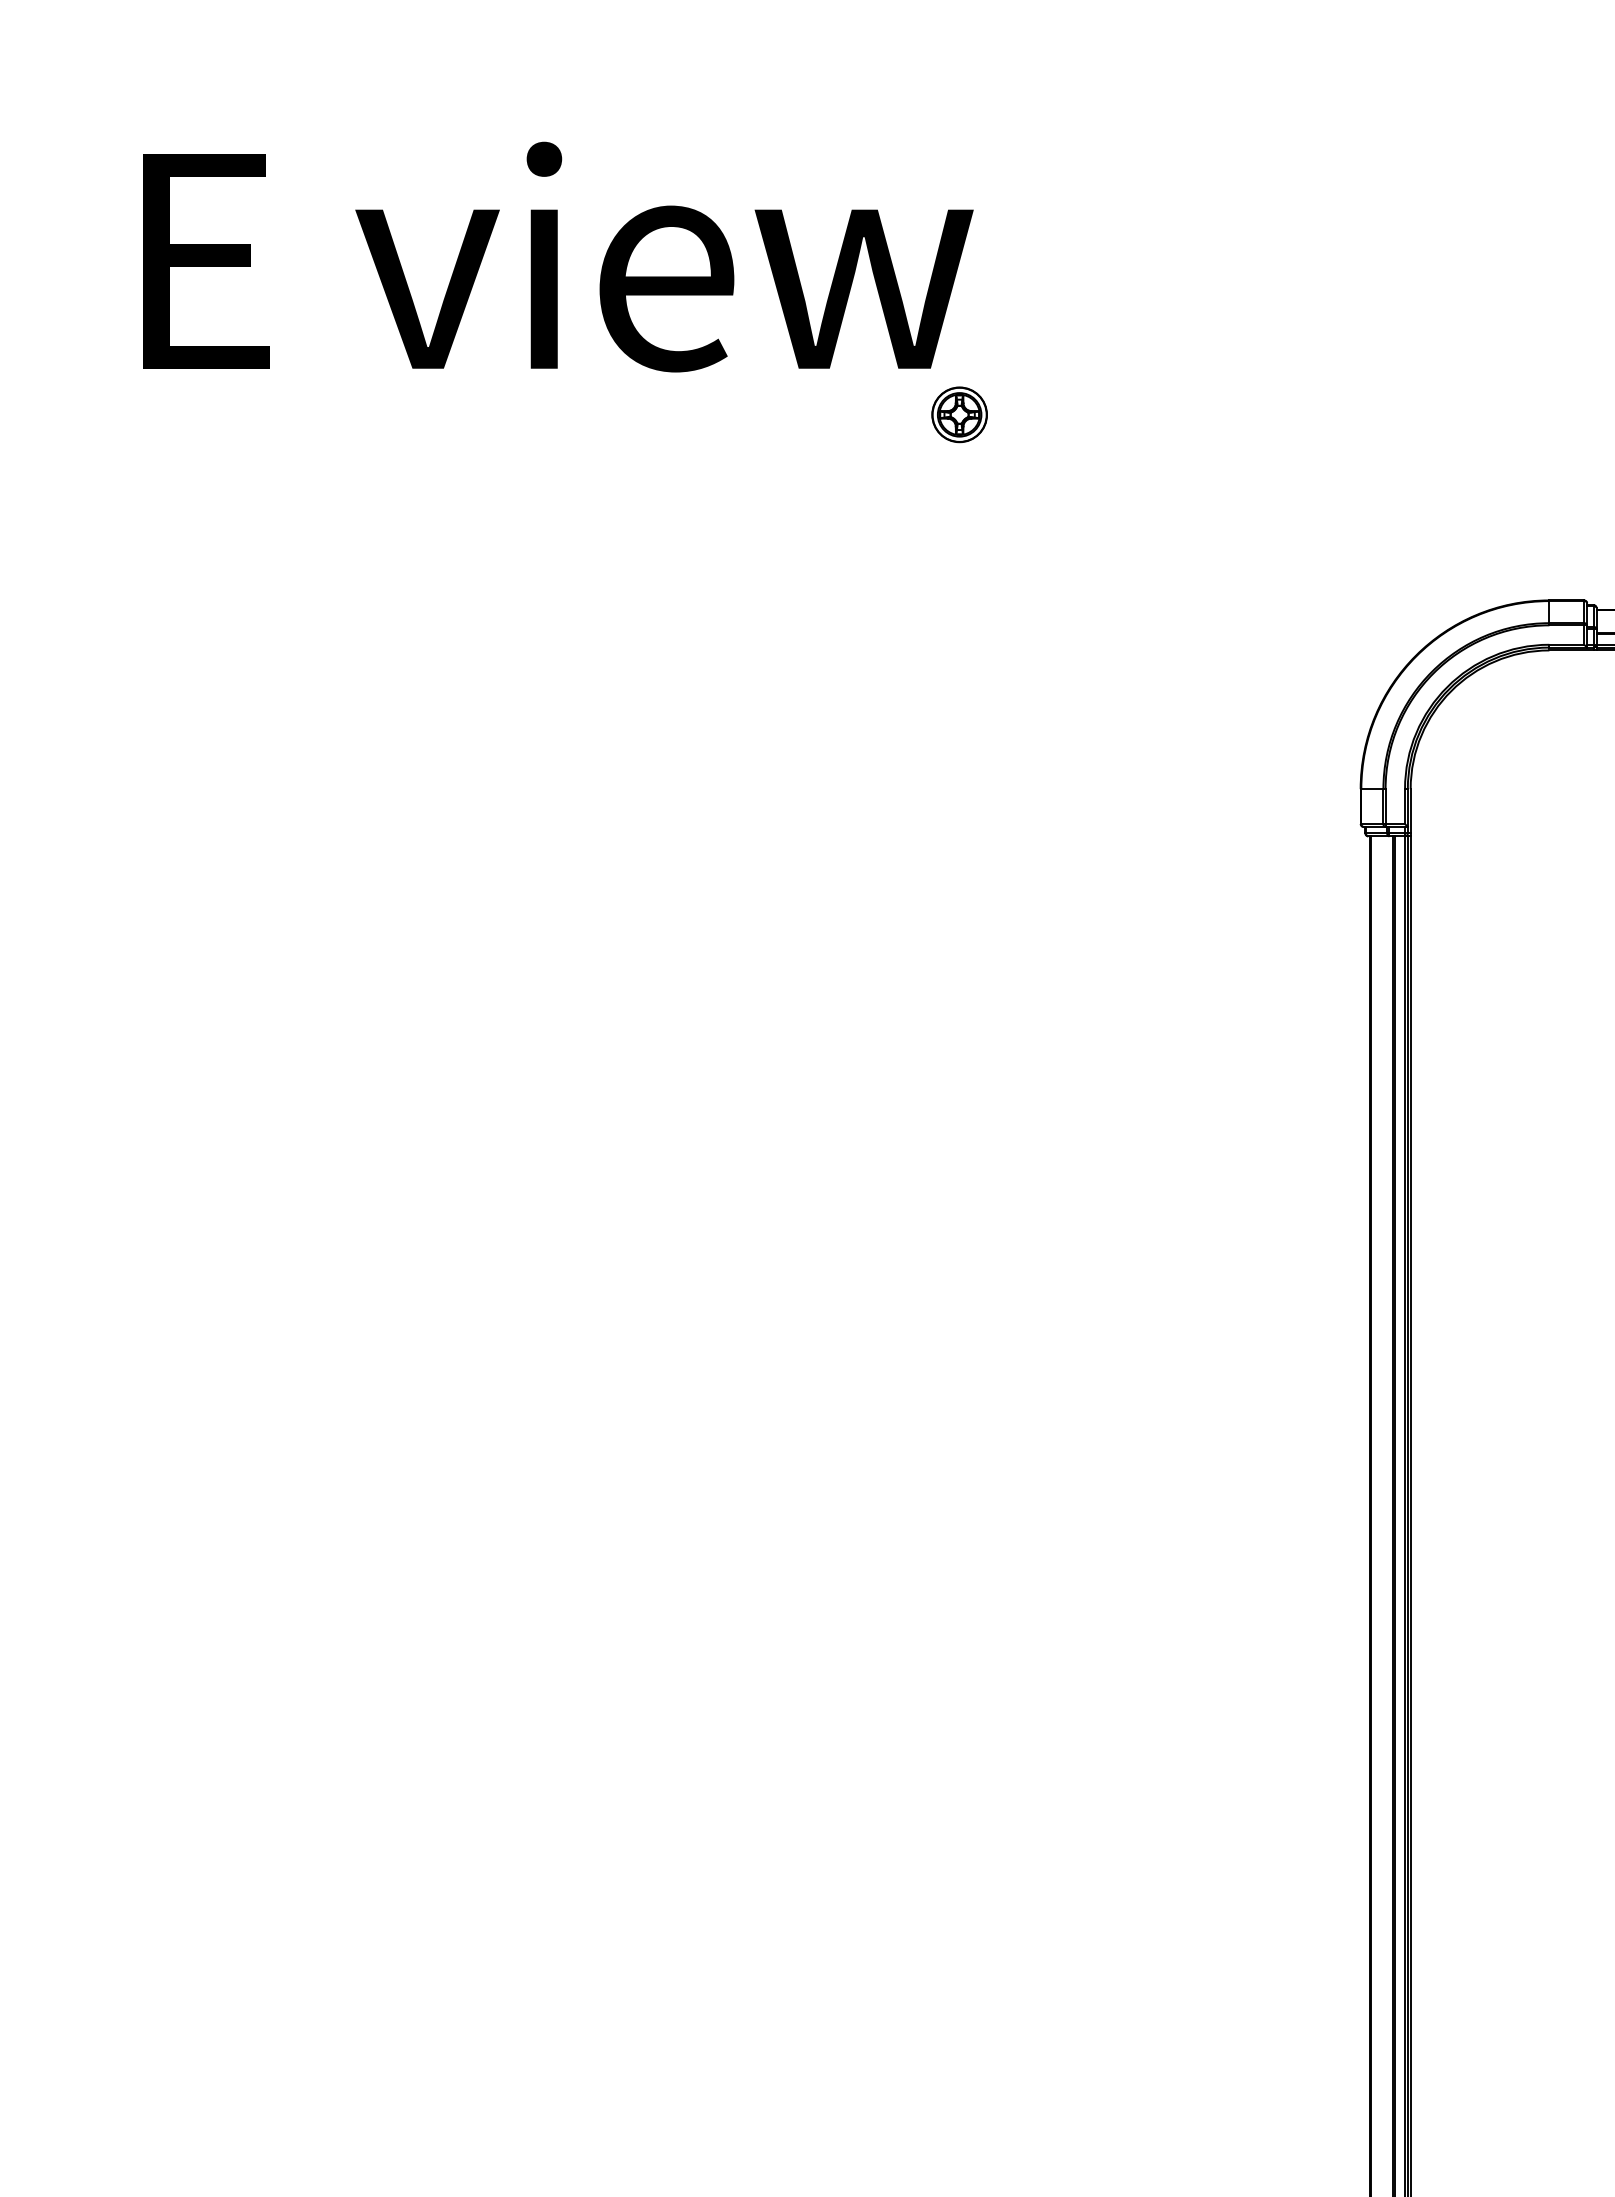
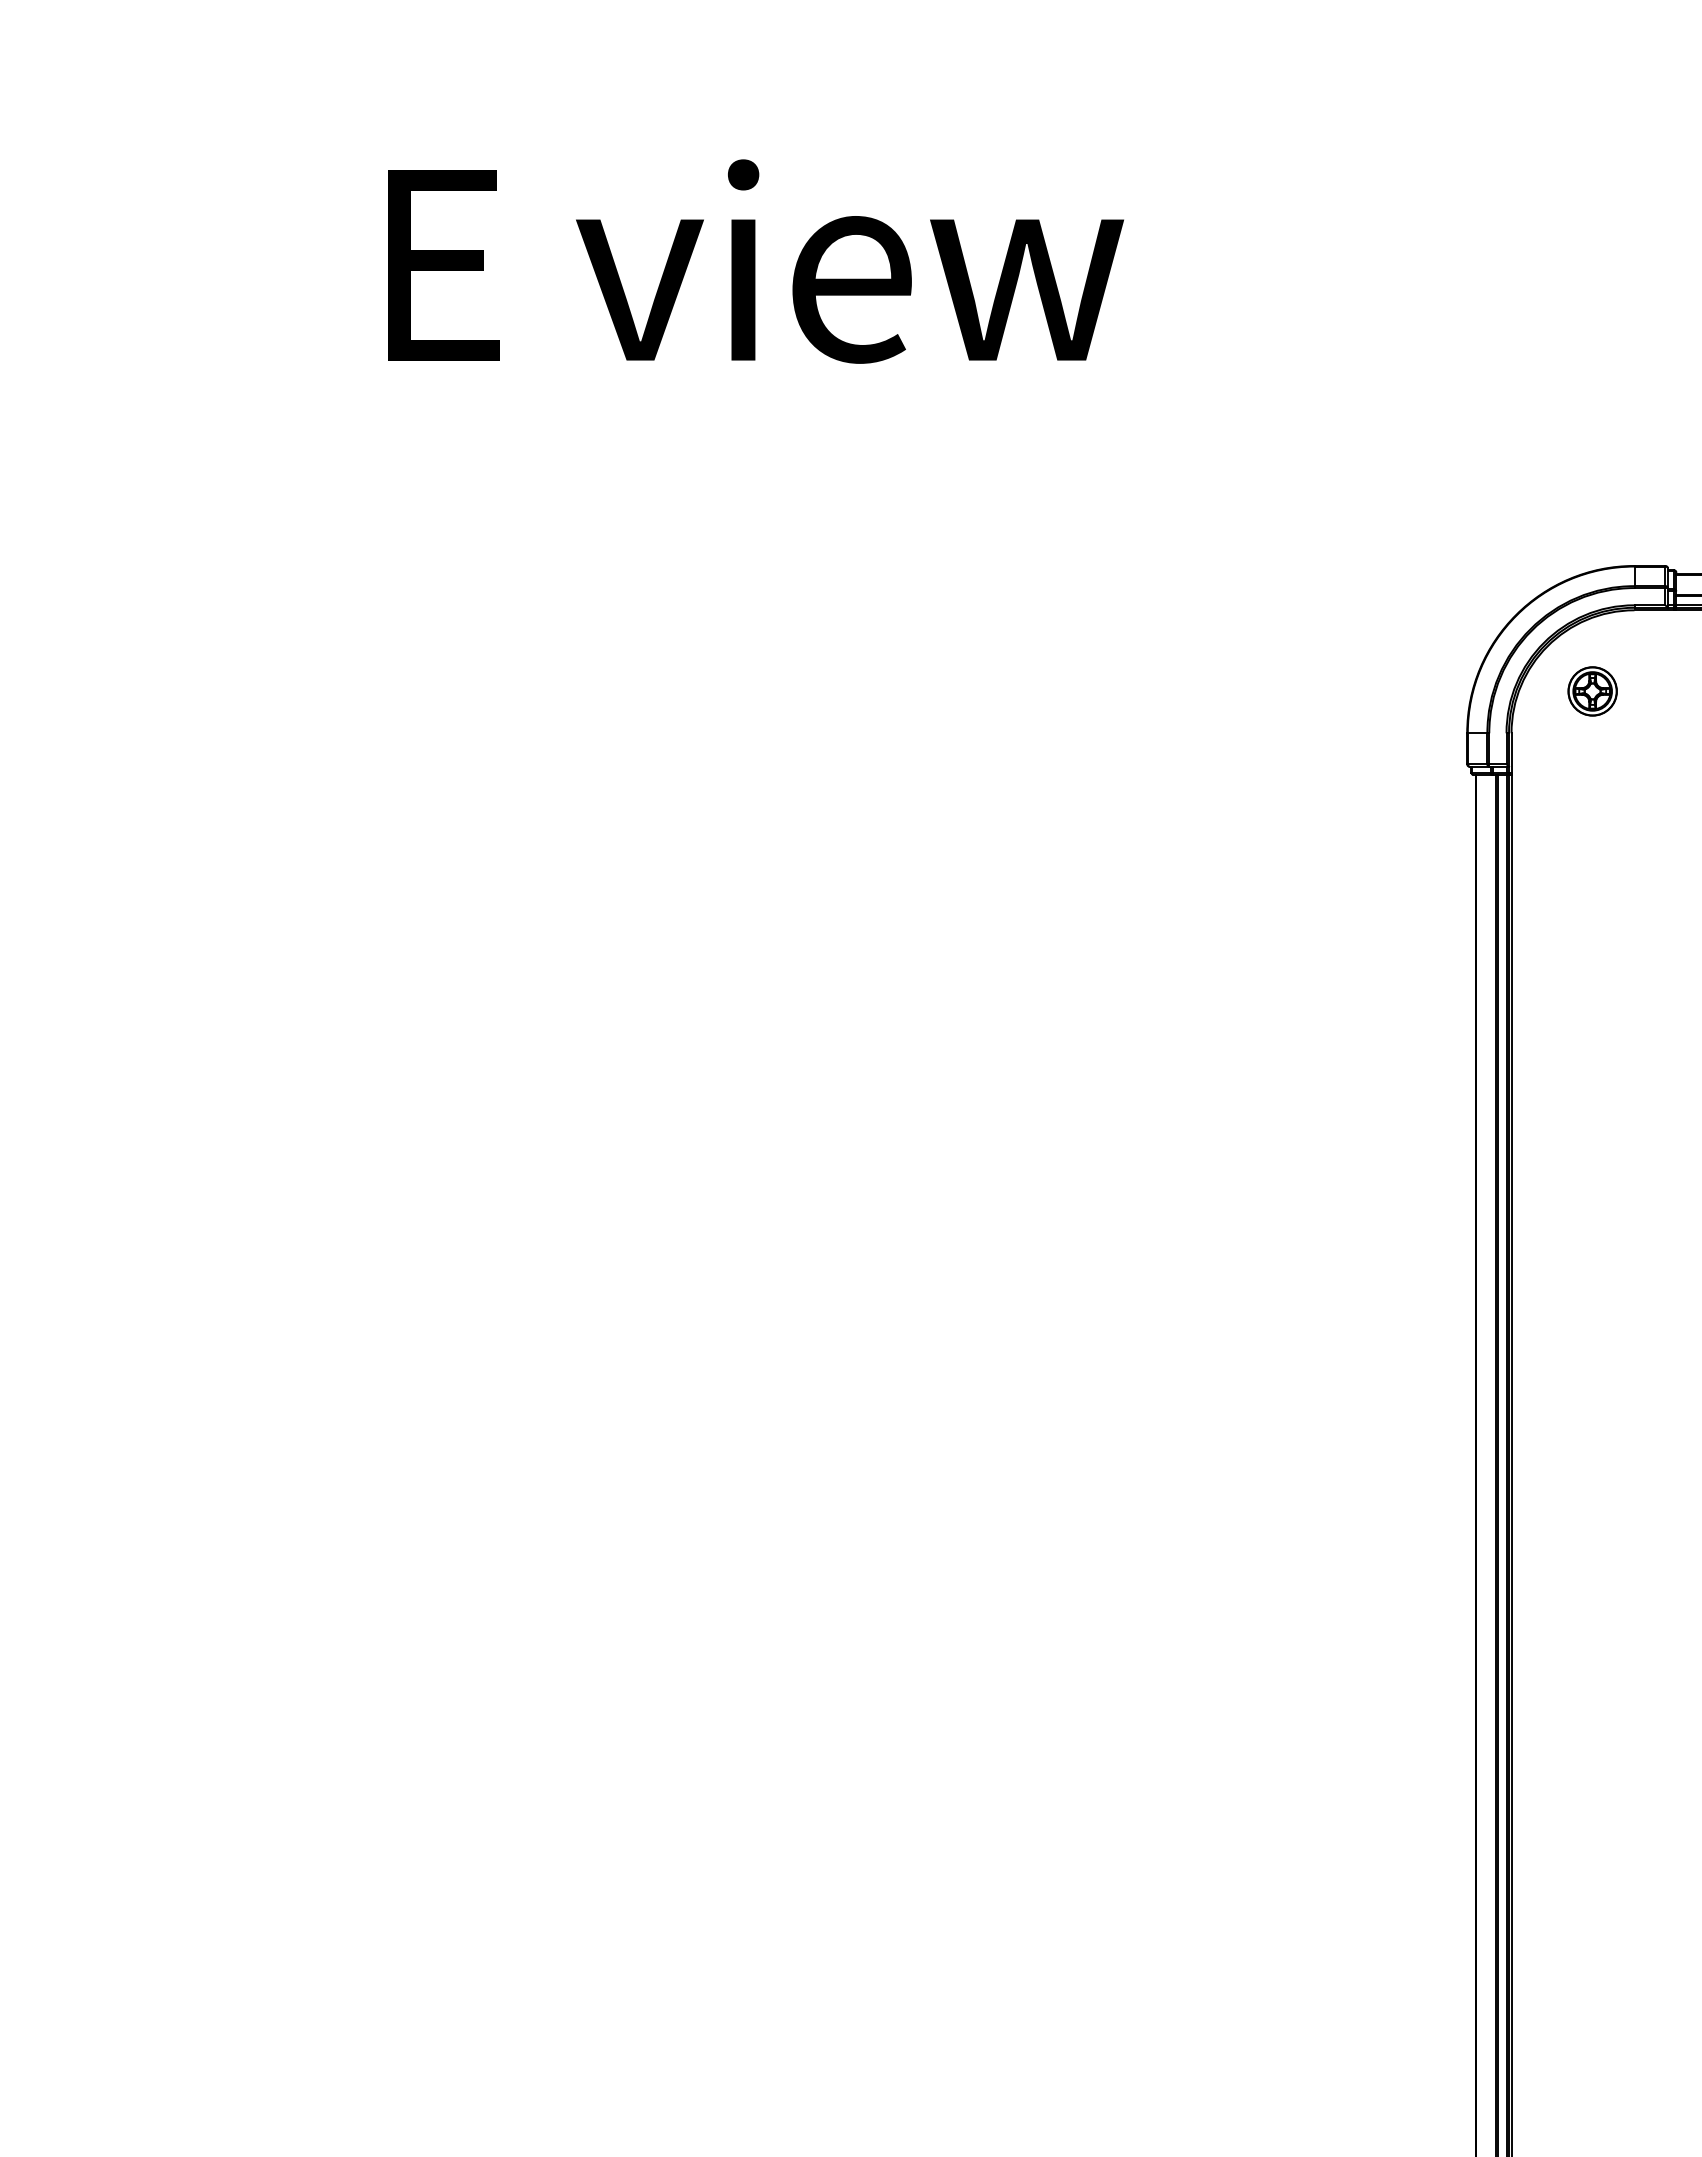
part: (959, 414) -> (1592, 691), moved

